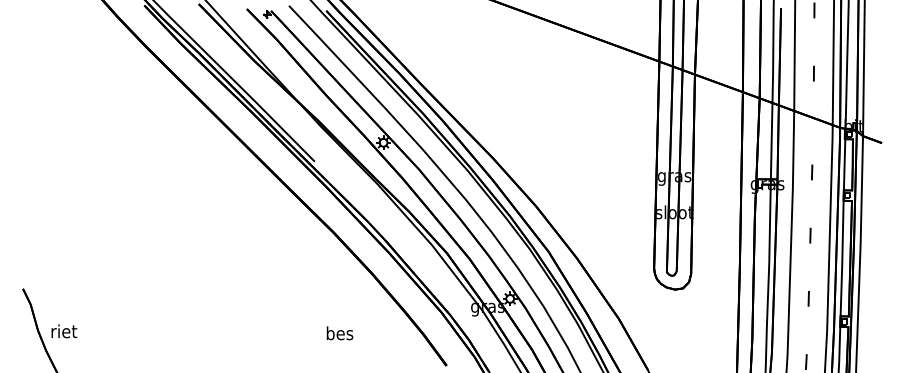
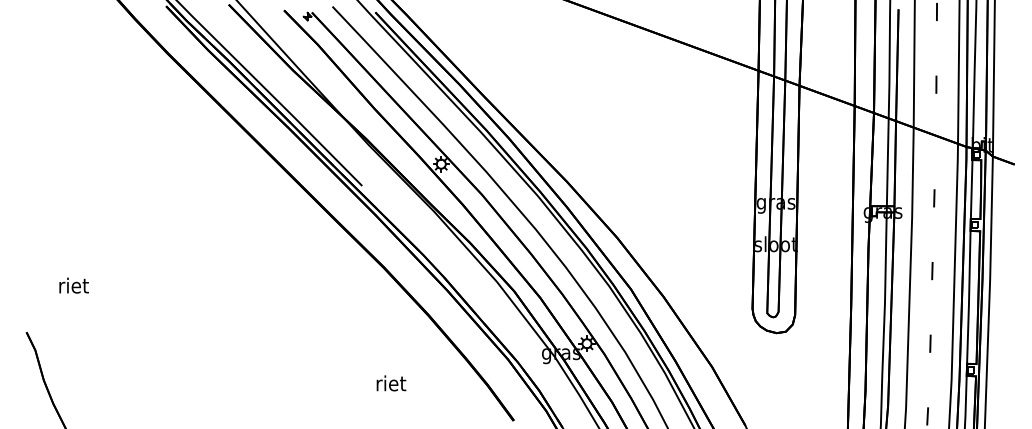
text: (64, 331) -> (74, 285), moved
text: (339, 333) -> (390, 383), bes -> riet

